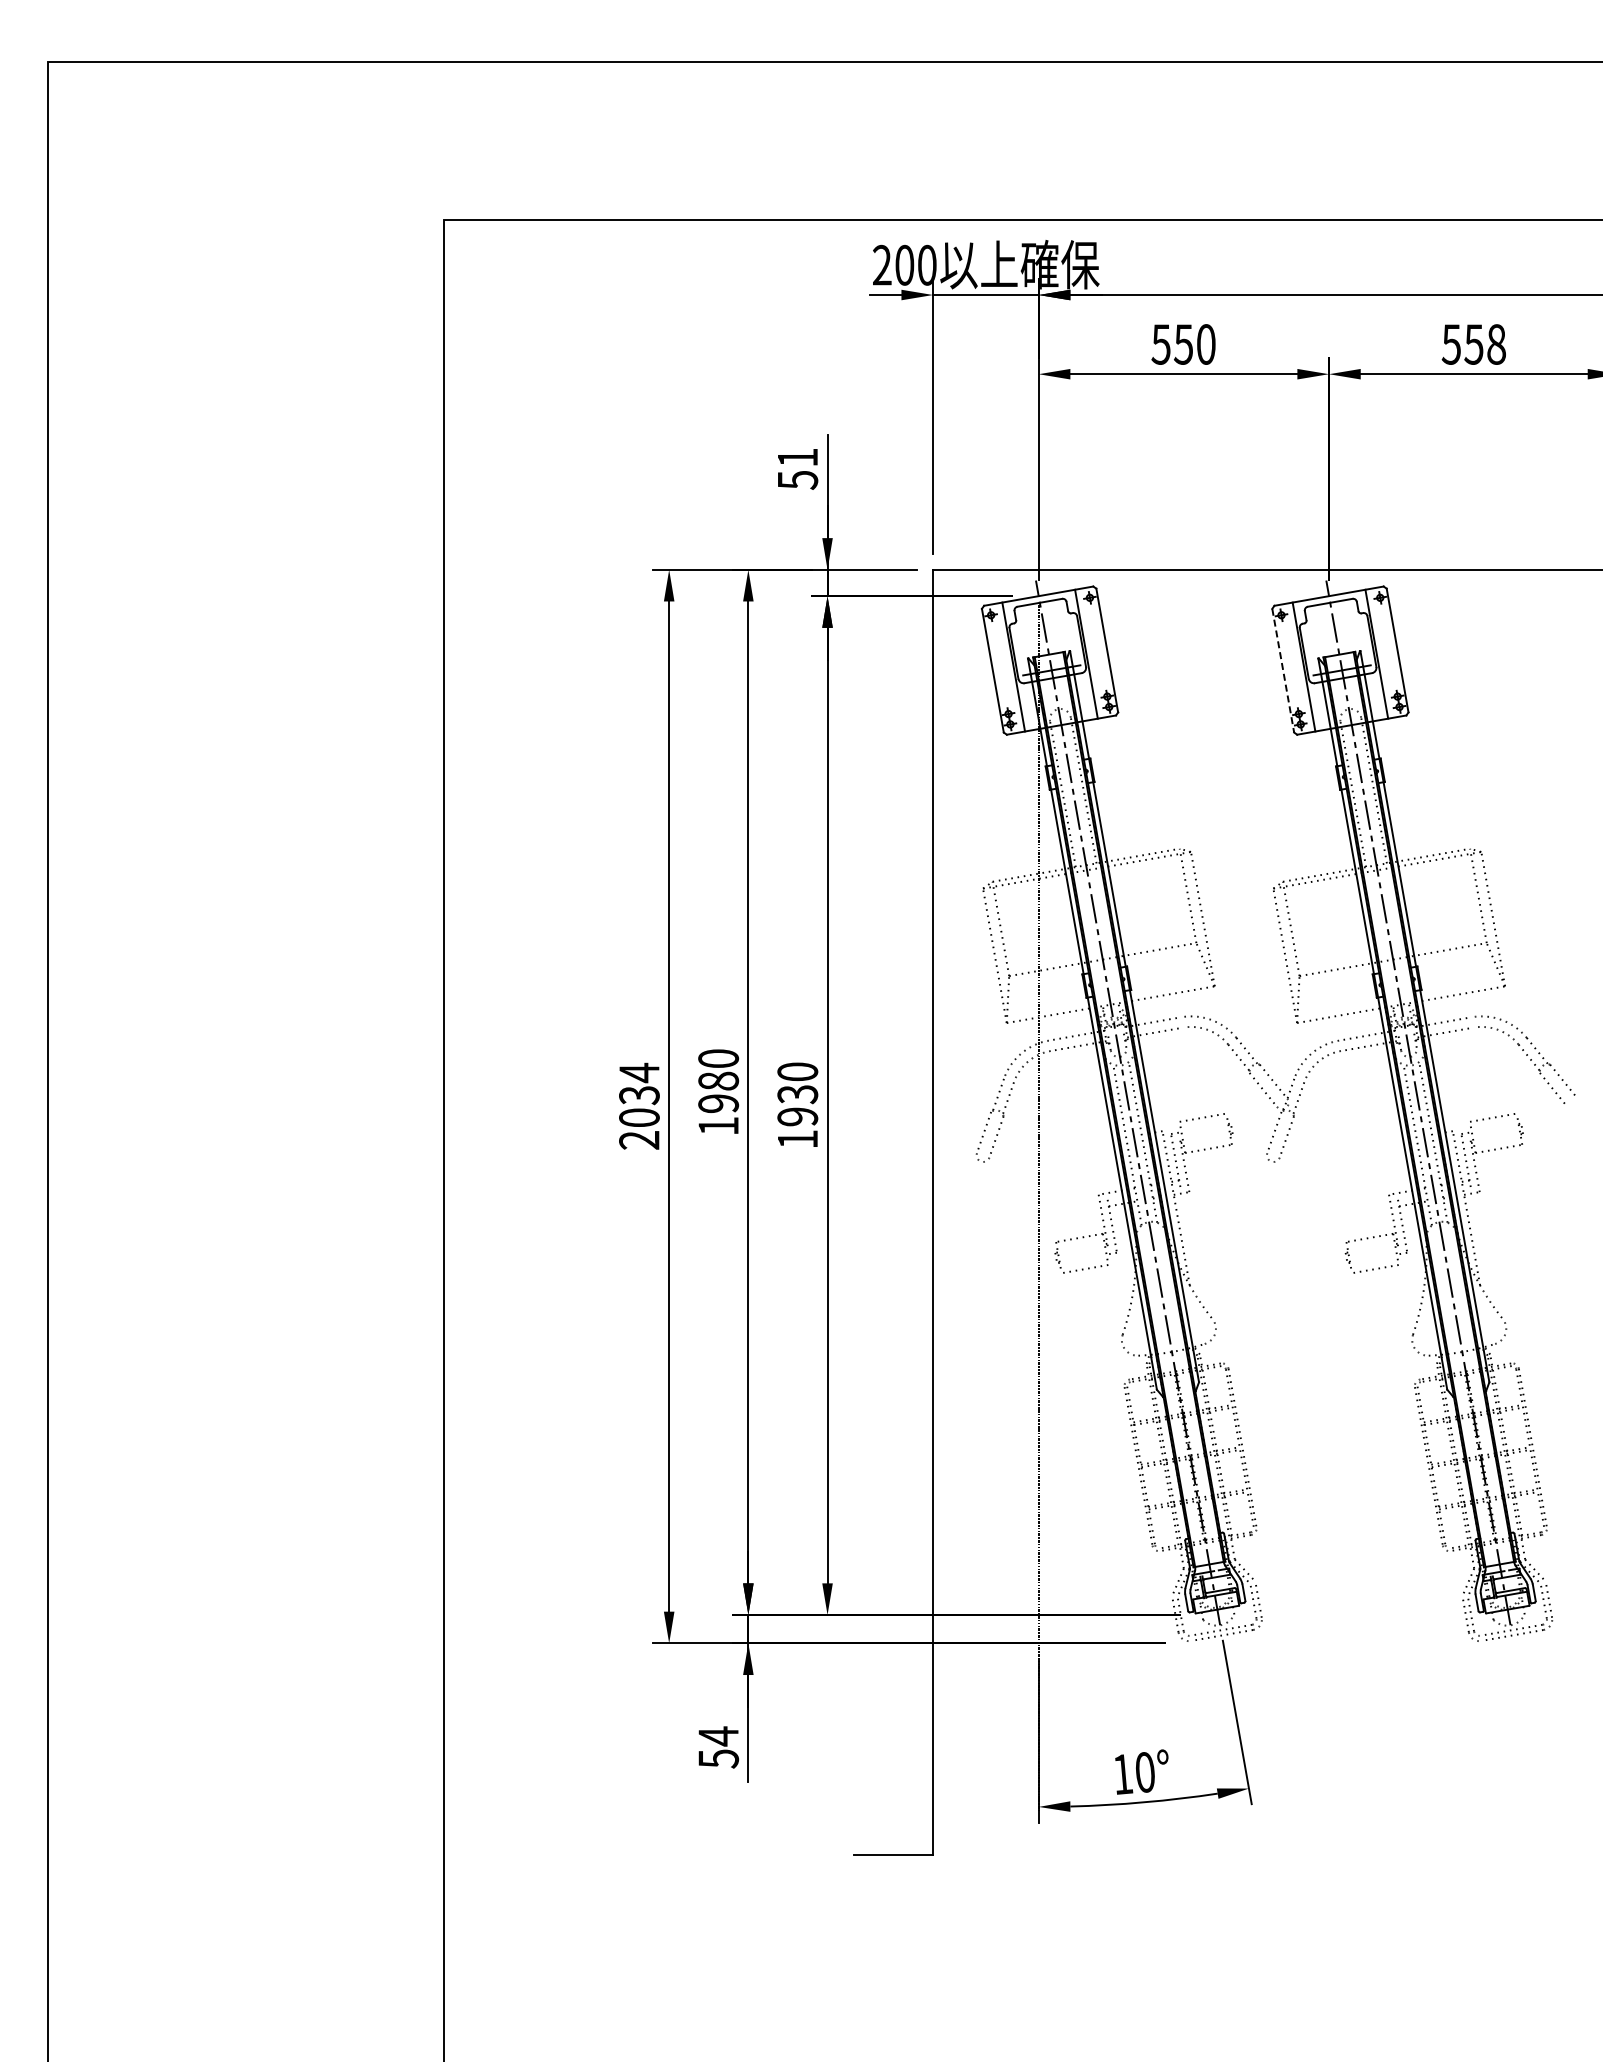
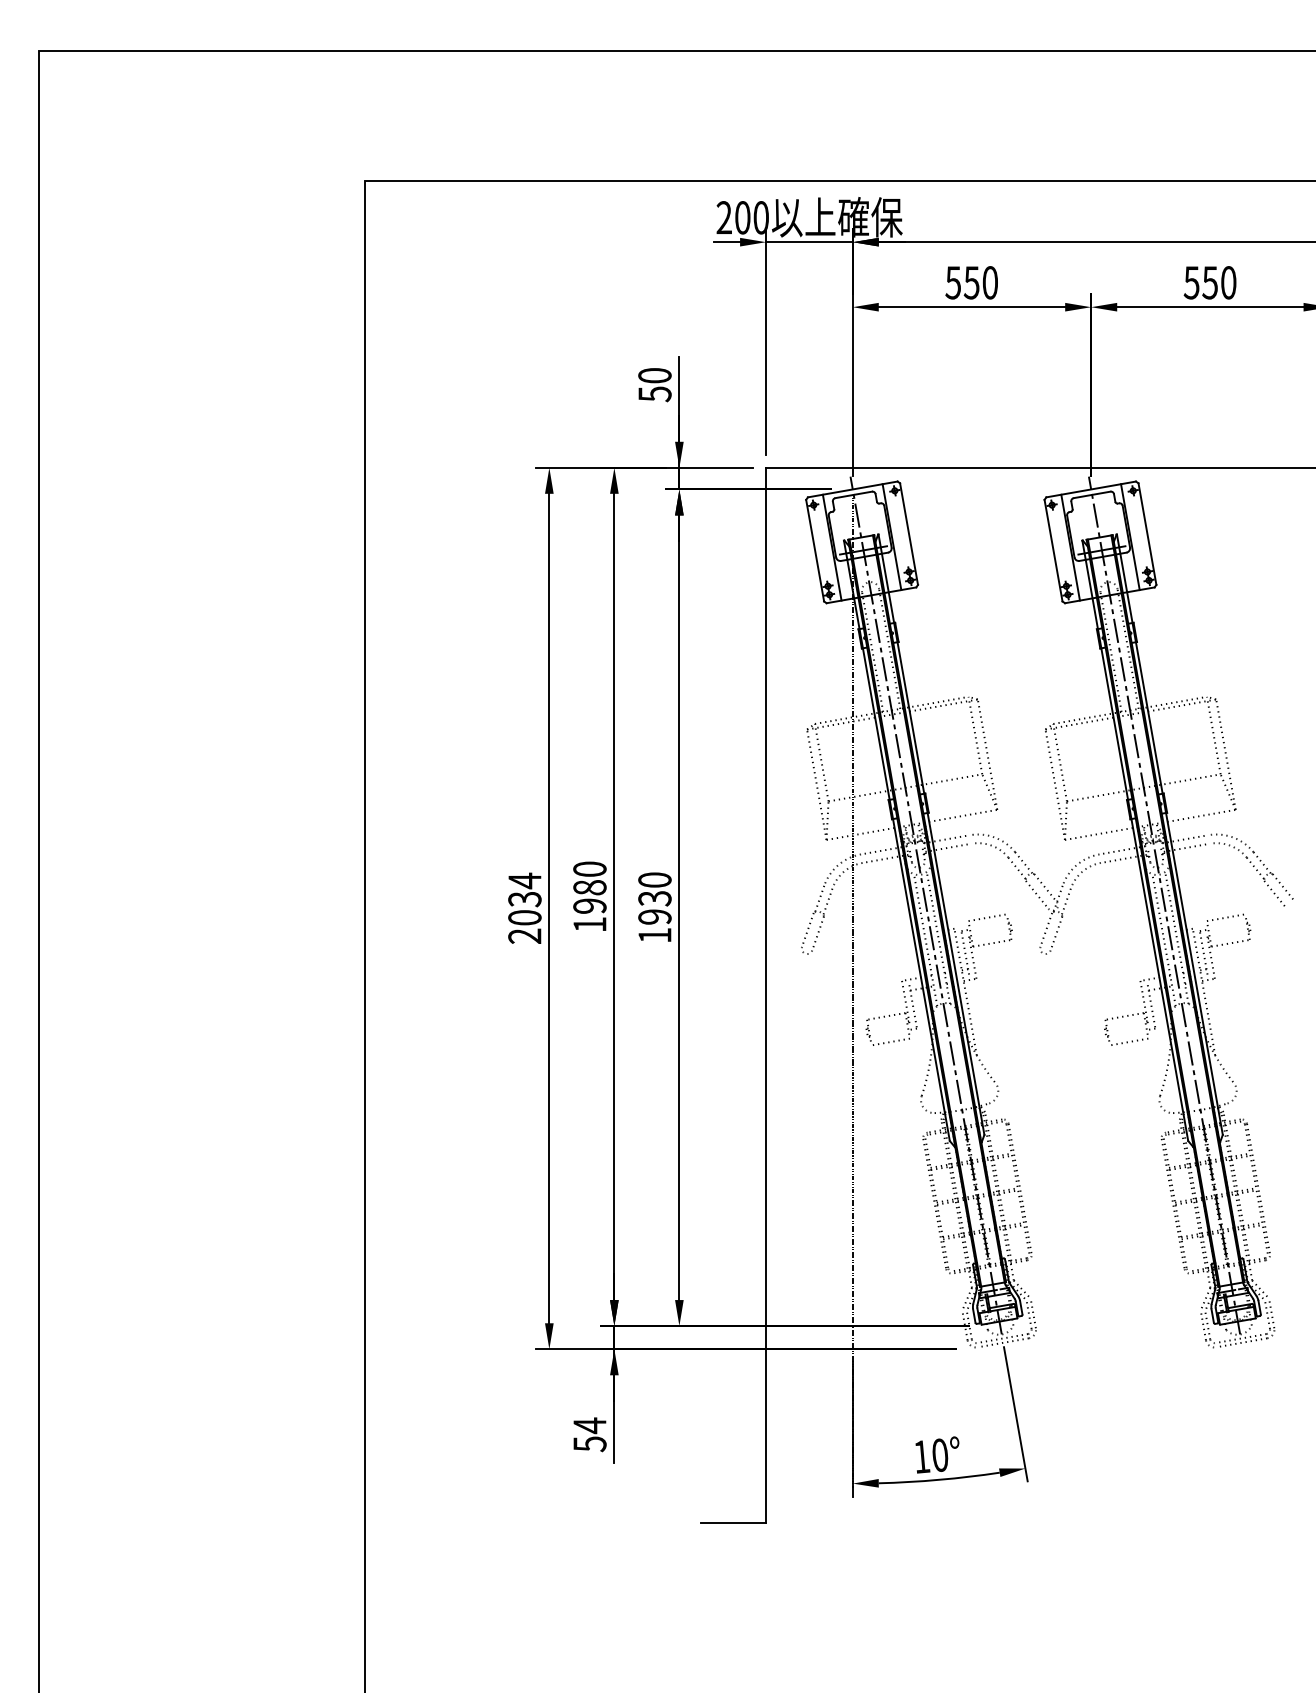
text: (1496, 344) -> (1228, 282), 558 -> 550
text: (797, 457) -> (654, 375), 51 -> 50
line: (1283, 670) -> (1053, 550), dashed -> solid

